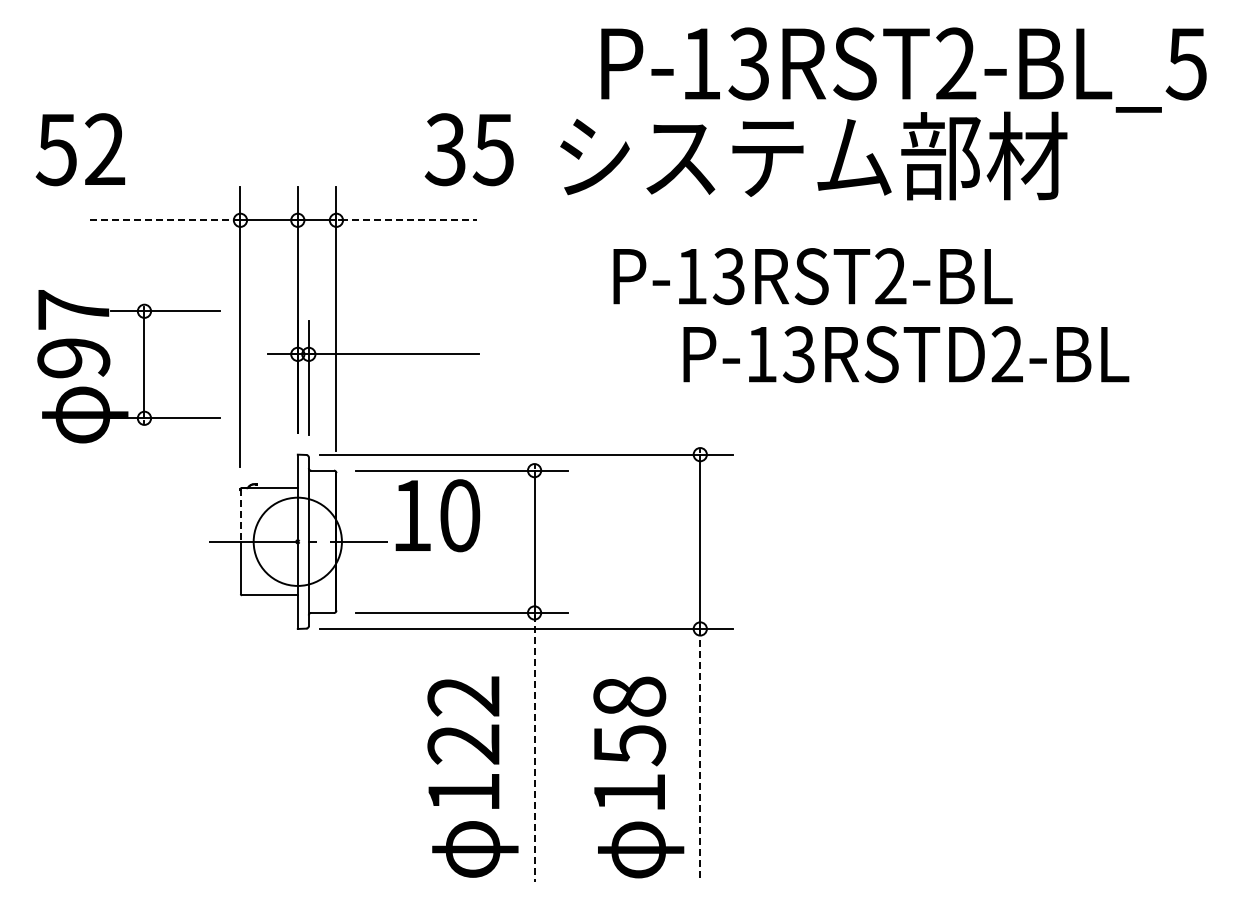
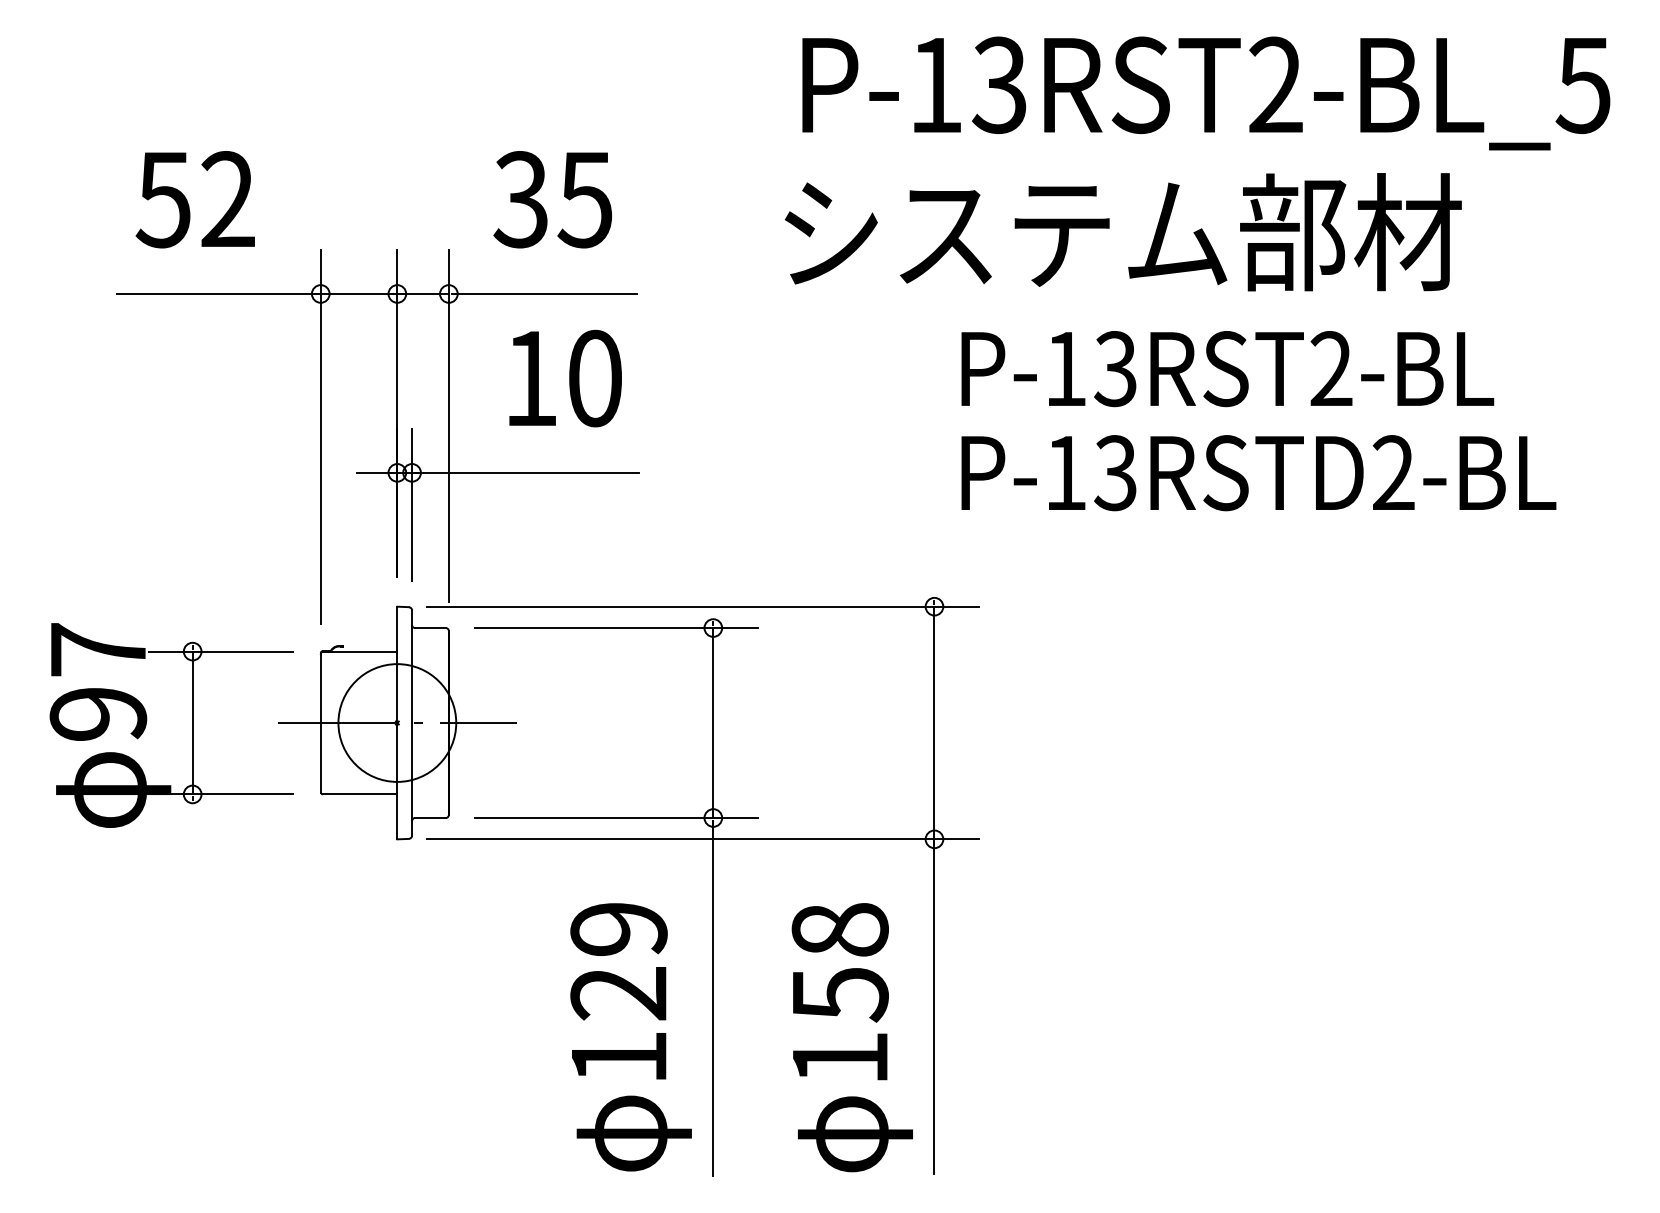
text: (80, 149) -> (195, 199), moved
text: (468, 149) -> (551, 199), moved
text: (813, 155) -> (1122, 231), moved
line: (163, 220) -> (218, 294), dashed -> solid
line: (409, 220) -> (546, 294), dashed -> solid
text: (812, 276) -> (1227, 368), moved
text: (906, 354) -> (1259, 473), moved
part: (143, 366) -> (191, 725), moved
text: (437, 515) -> (565, 378), moved
line: (240, 516) -> (320, 689), dashed -> solid
text: (463, 696) -> (618, 929), 122 -> 129
line: (534, 748) -> (713, 998), dashed -> solid
line: (700, 754) -> (934, 1006), dashed -> solid

